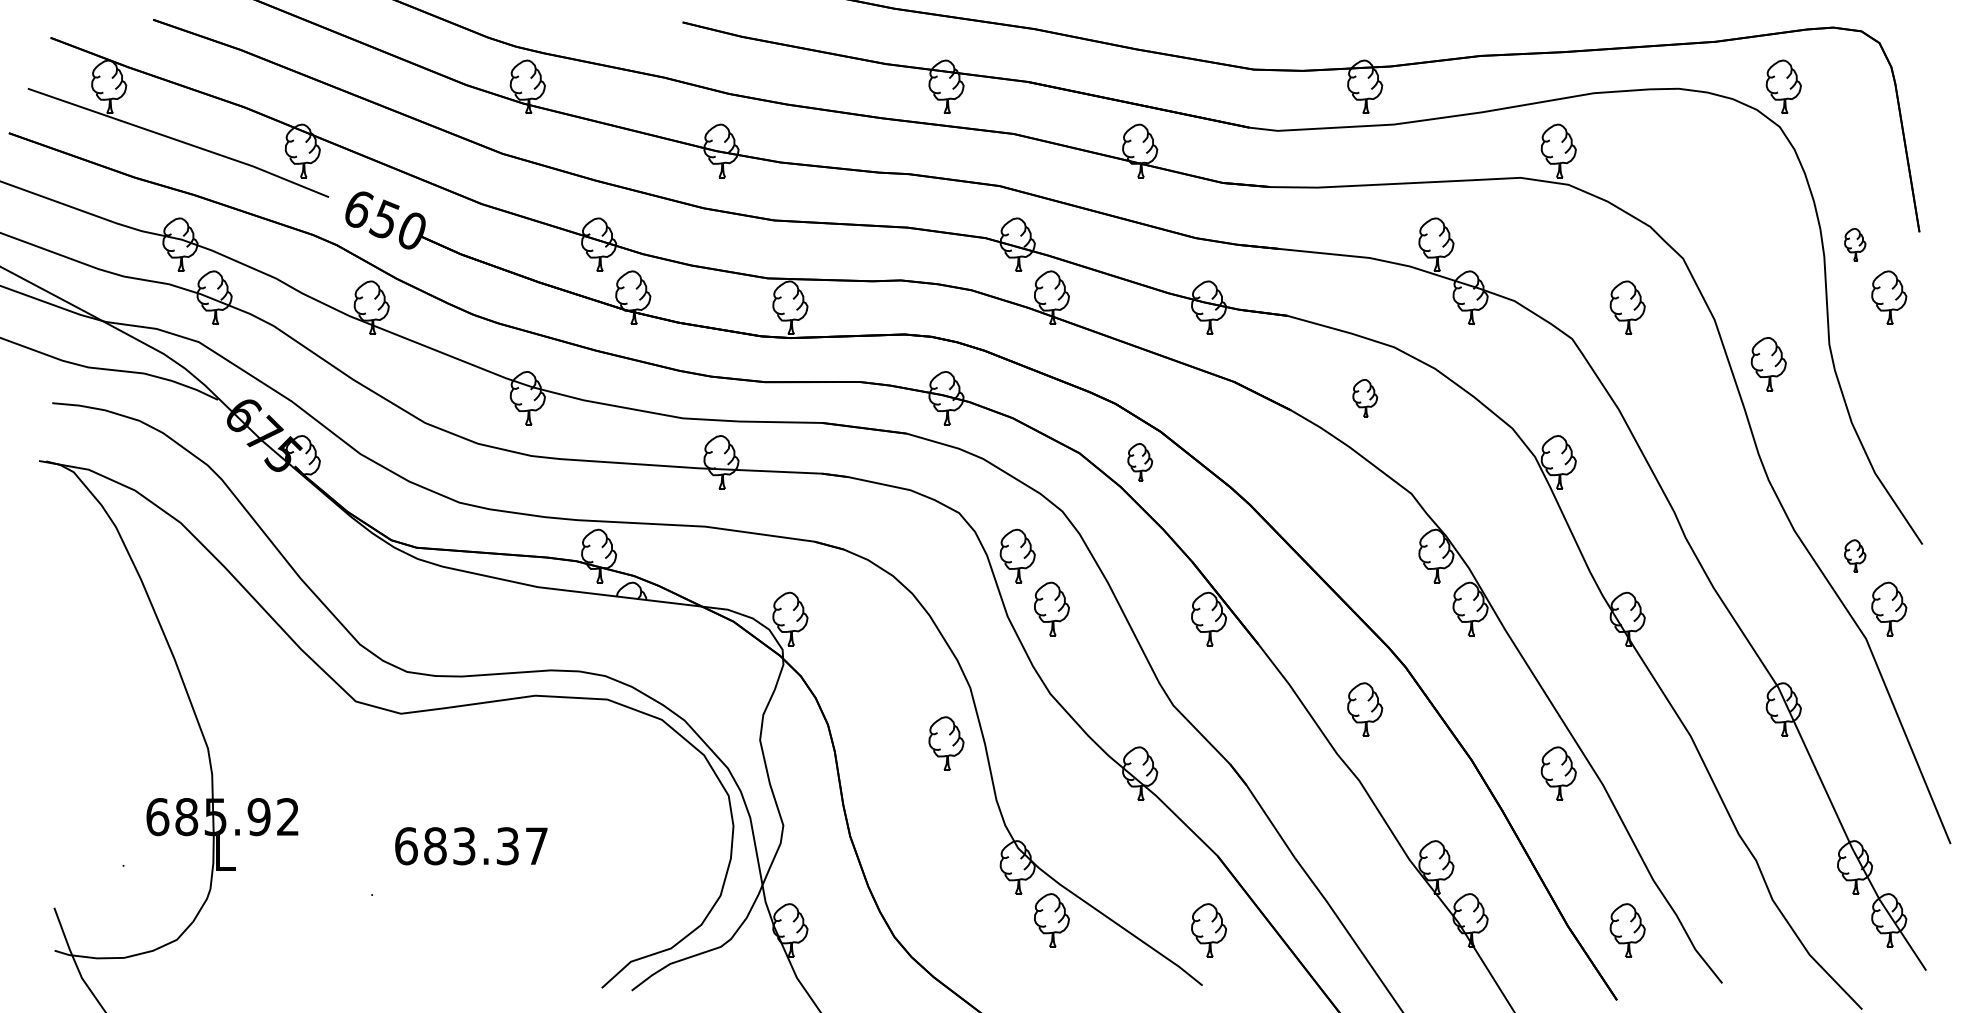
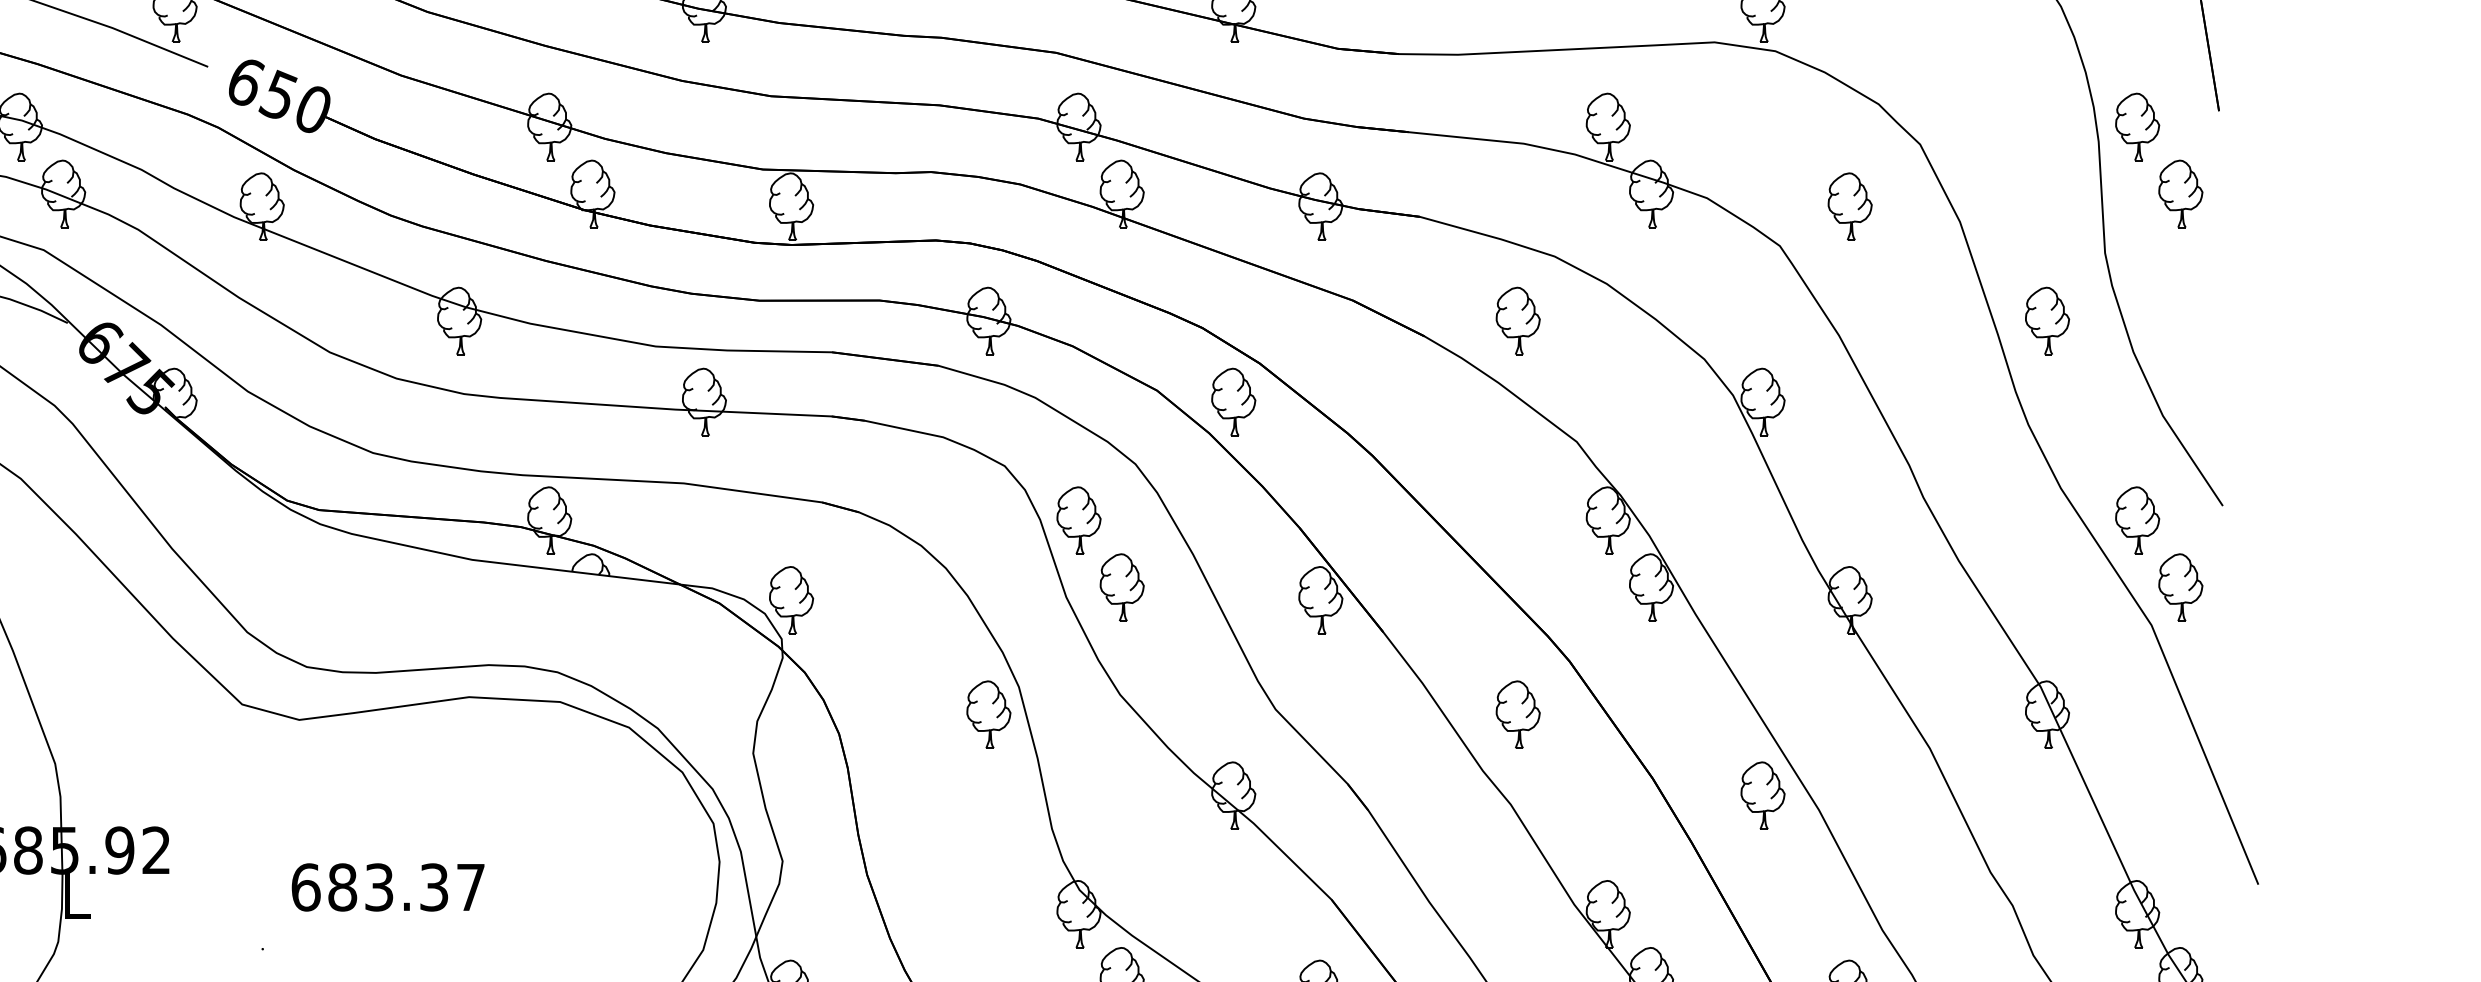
part: (1855, 244) -> (2138, 126), size x1.67
part: (1768, 364) -> (2047, 321), moved
part: (1365, 398) -> (1518, 321), size x1.43
part: (1140, 462) -> (1234, 402), size x1.43
part: (1855, 555) -> (2138, 519), size x1.67
part: (946, 743) -> (988, 714), moved

